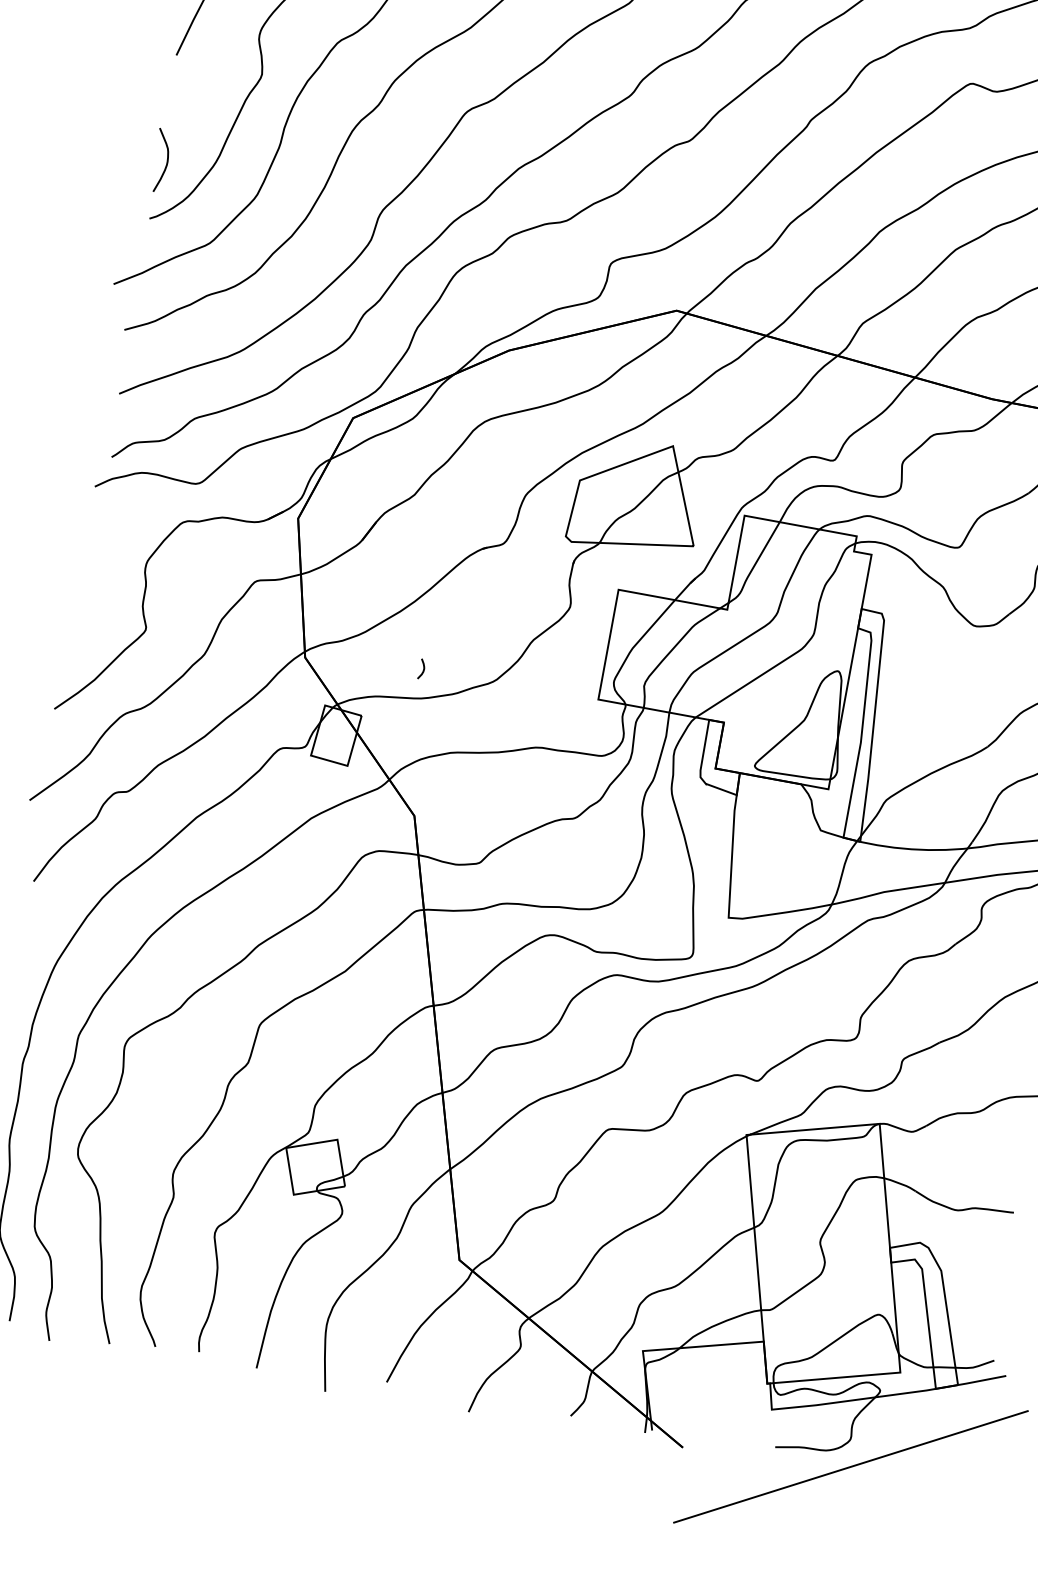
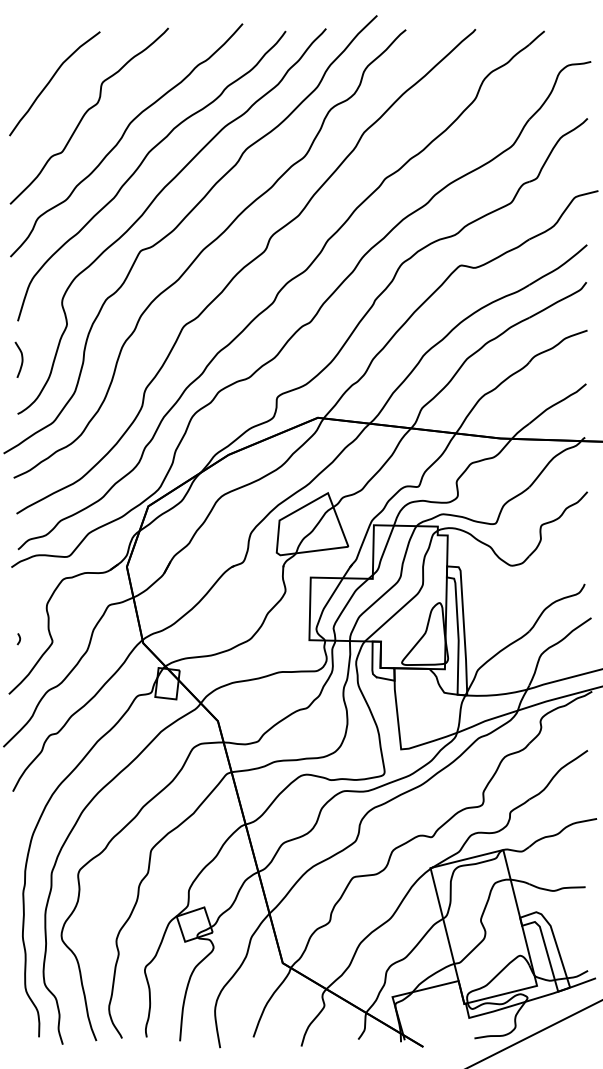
curve: (165, 160) -> (21, 359), moved
curve: (422, 669) -> (19, 639), moved

